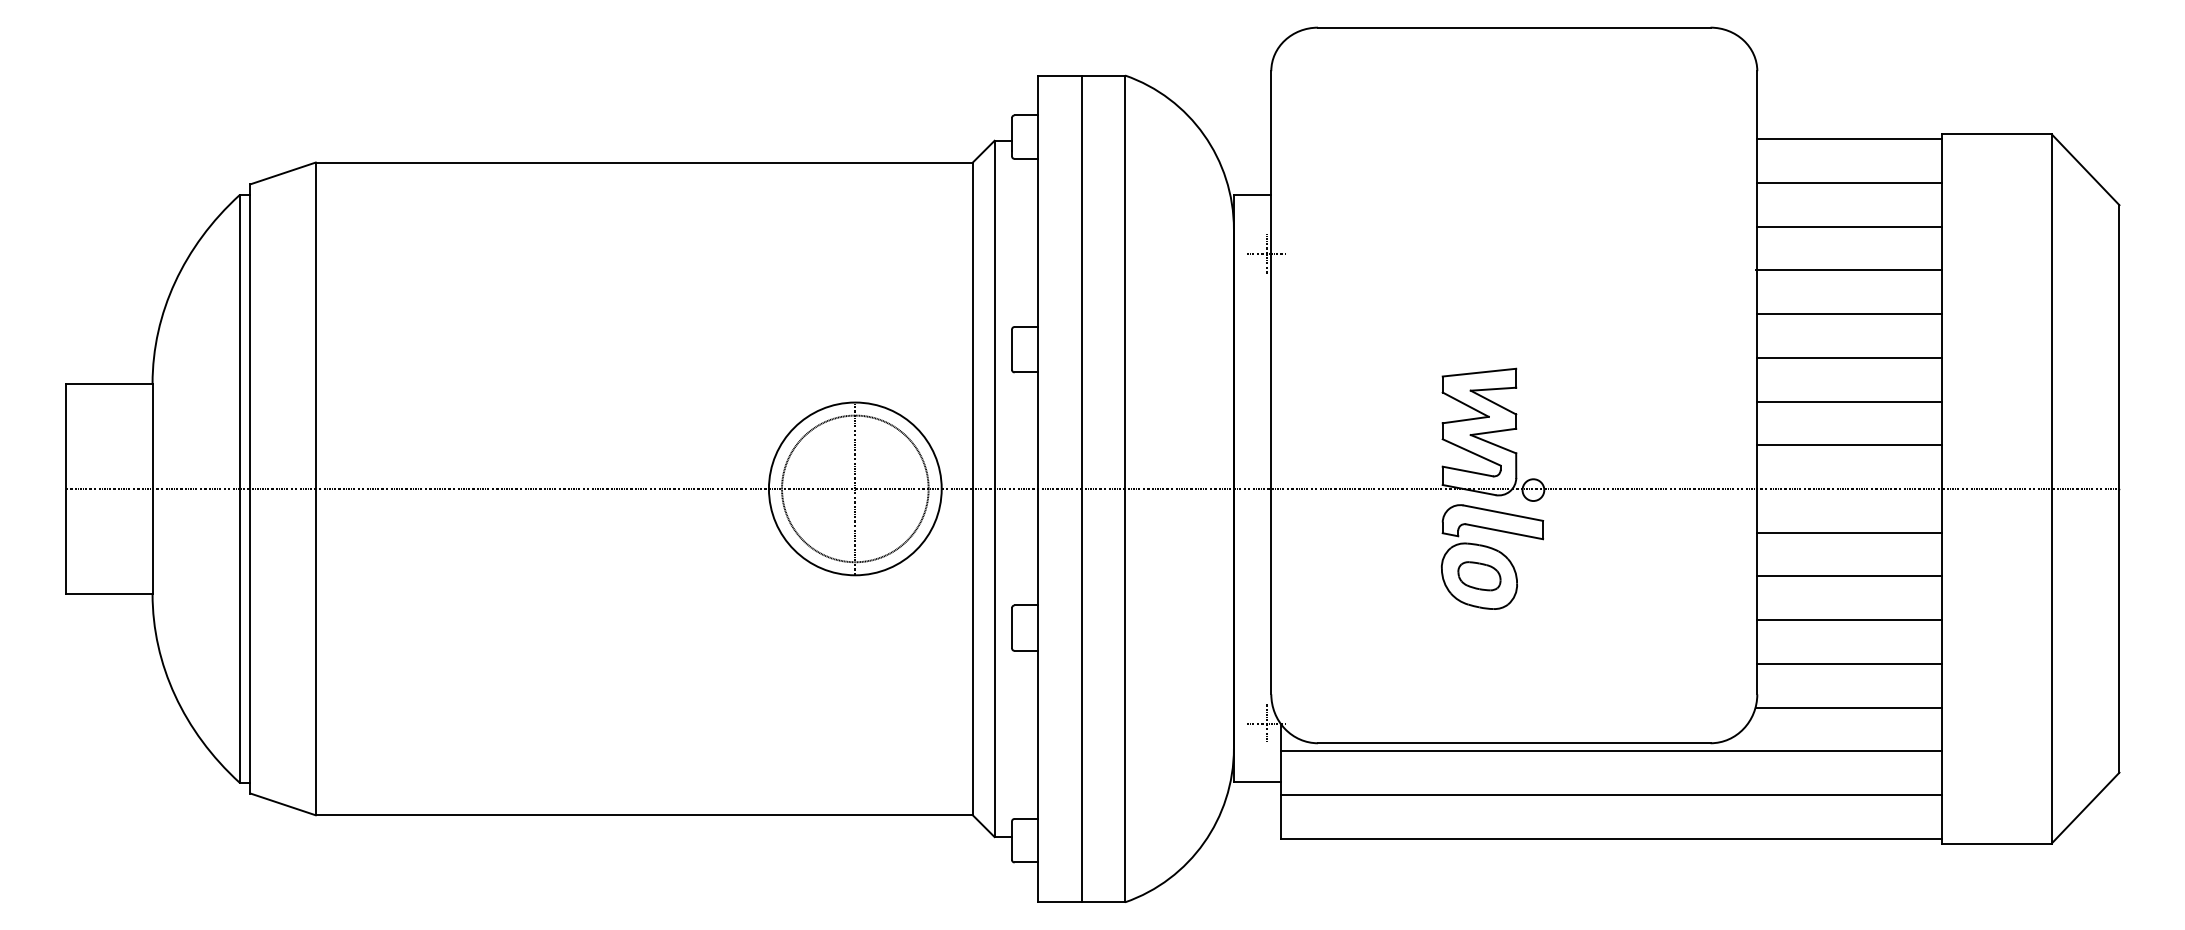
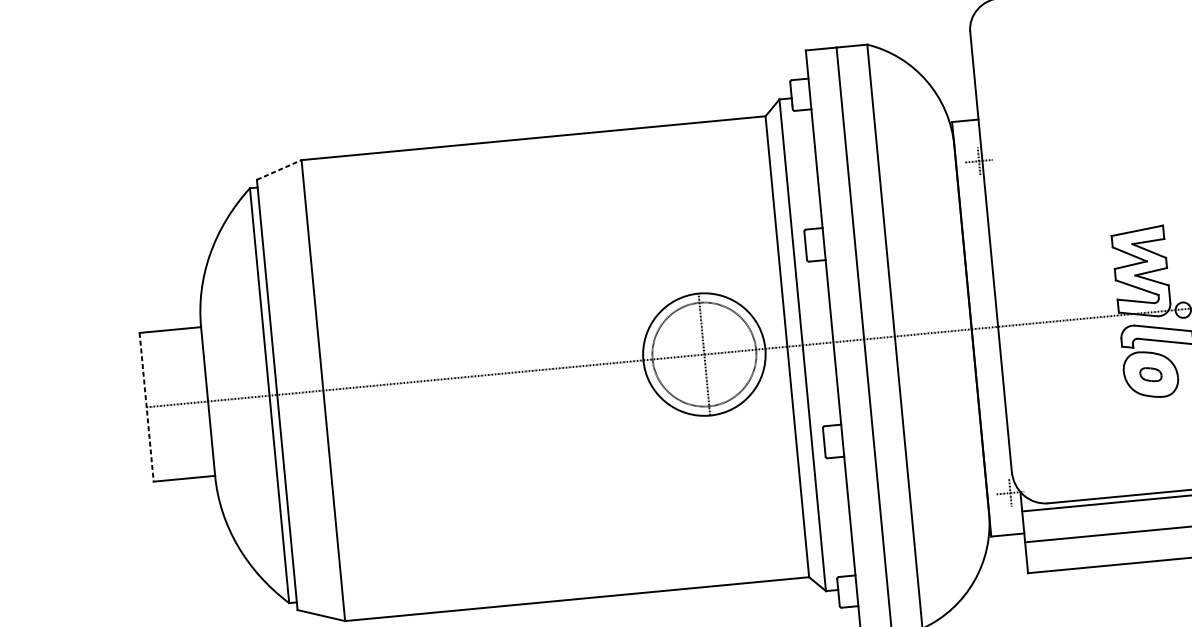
line: (283, 173) -> (279, 170), solid -> dashed
line: (65, 489) -> (146, 407), solid -> dashed
part: (1479, 576) -> (1150, 374), size x0.7

